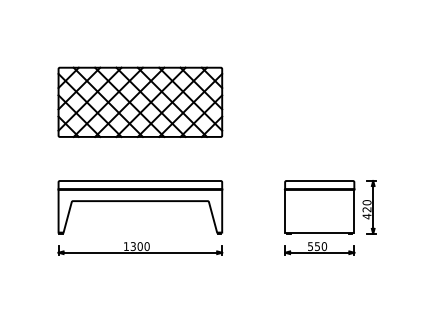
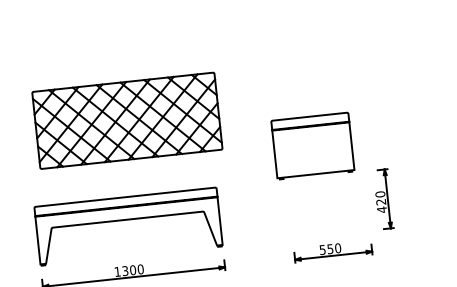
part: (140, 101) -> (127, 119), moved
part: (319, 207) -> (312, 146), moved

